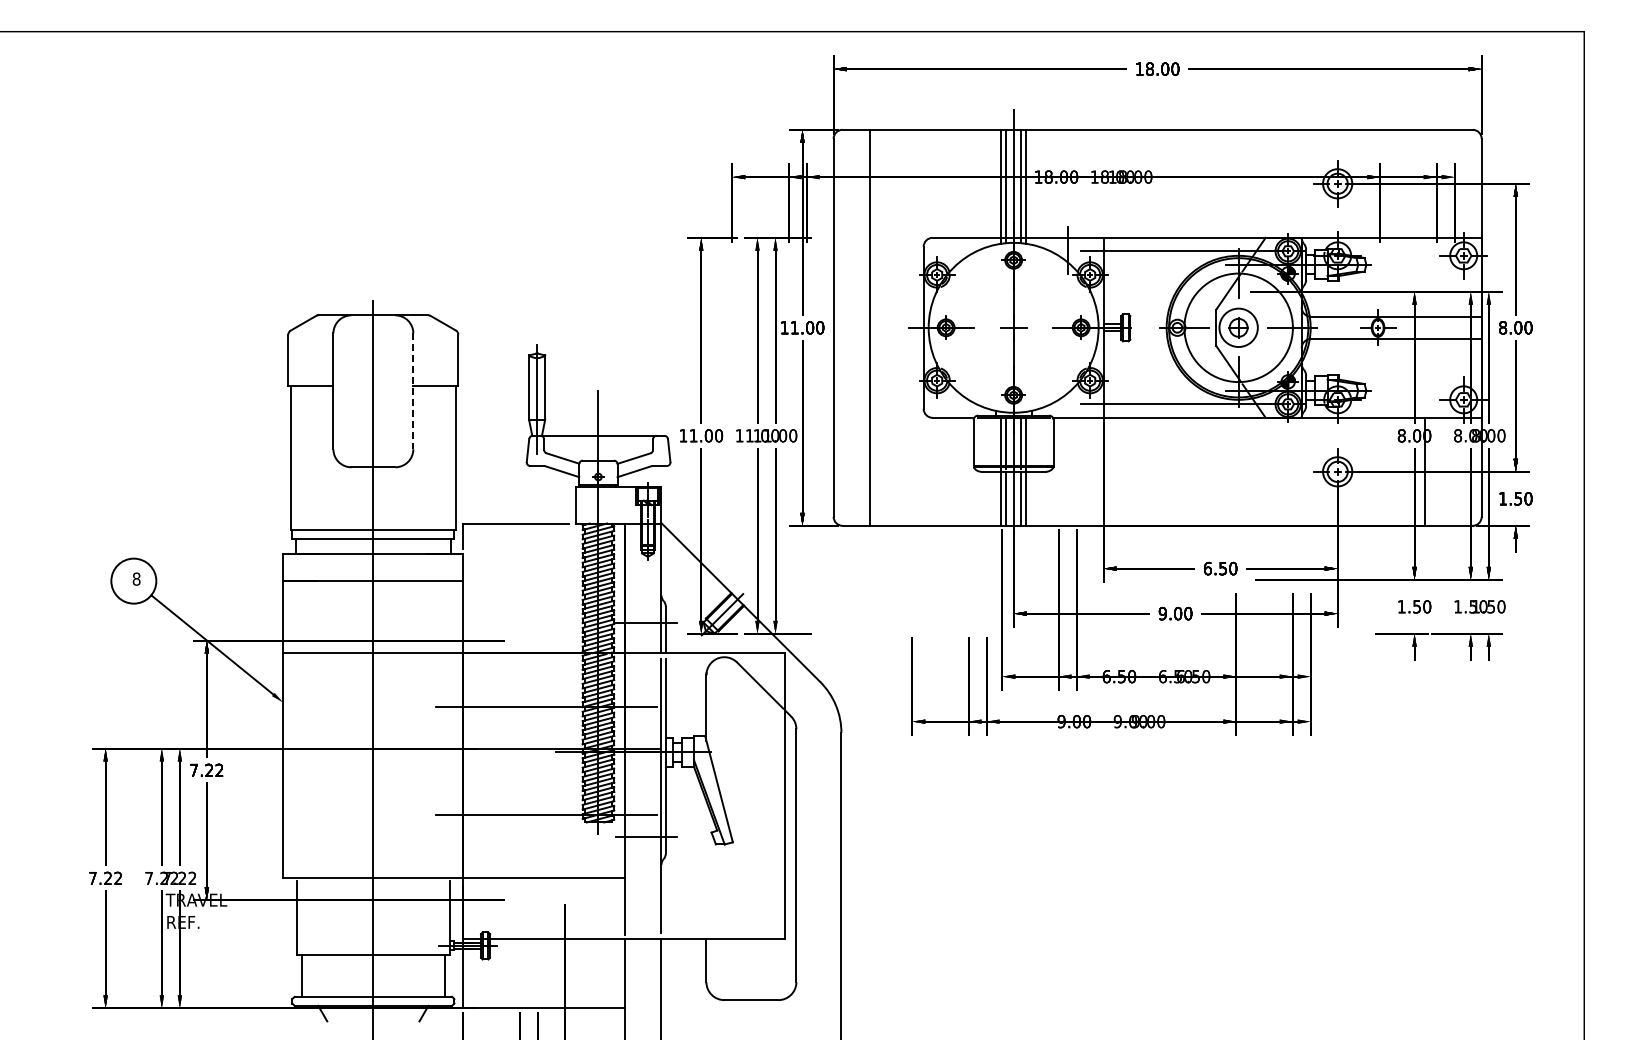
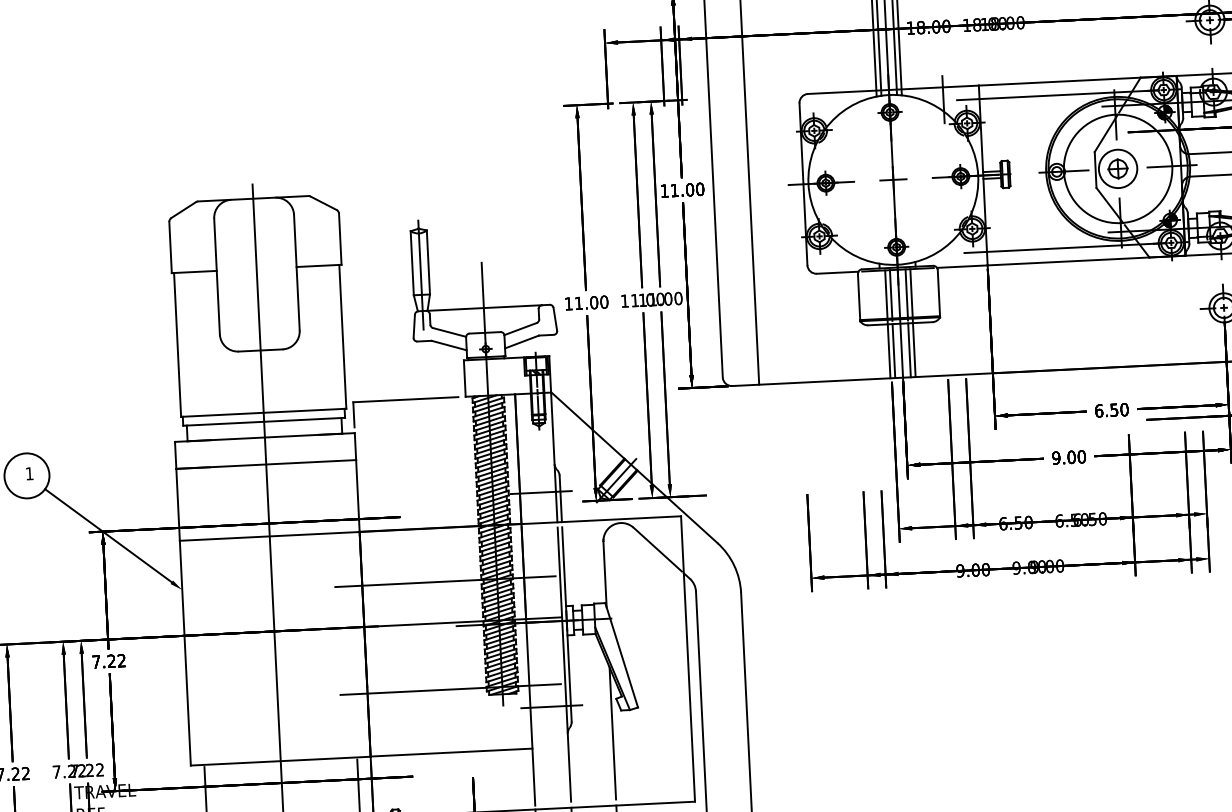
line: (413, 391) -> (297, 272), dashed -> solid
text: (136, 578) -> (29, 473), 8 -> 1
line: (706, 866) -> (612, 732), added

